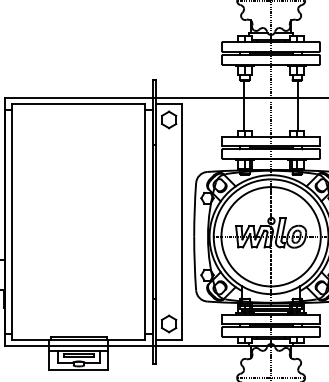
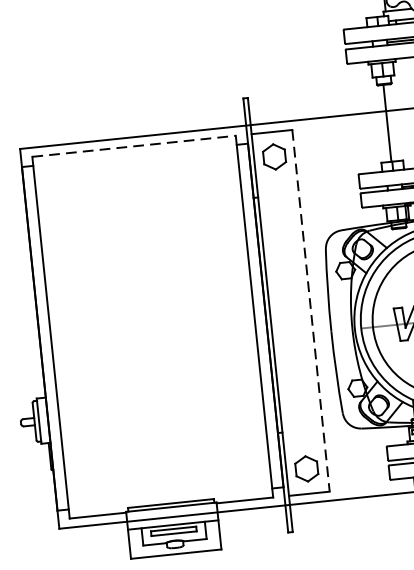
line: (78, 103) -> (133, 146), solid -> dashed
line: (182, 222) -> (311, 311), solid -> dashed

